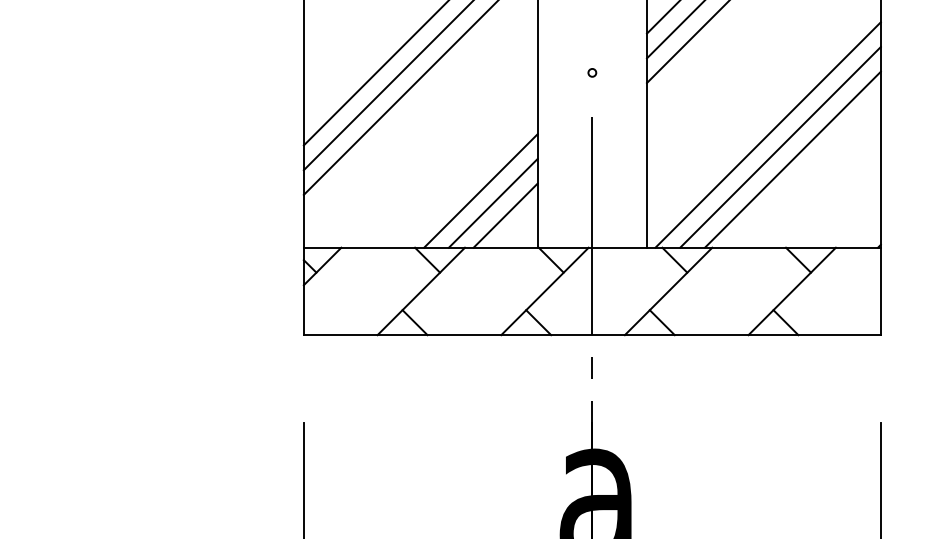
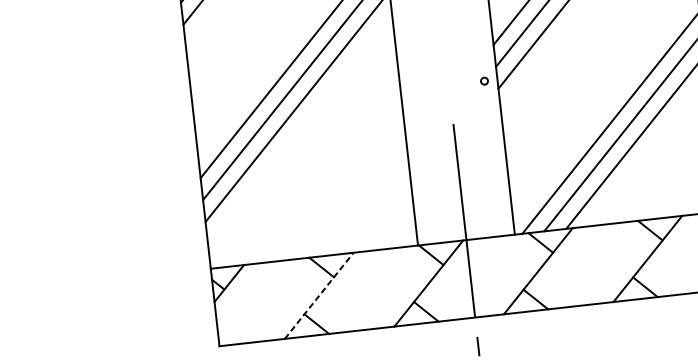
circle: (592, 72) -> (484, 80), moved
line: (480, 190) -> (361, 200), removed
line: (492, 202) -> (373, 209), removed
line: (505, 215) -> (386, 220), removed
line: (421, 291) -> (319, 295), solid -> dashed

